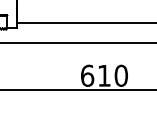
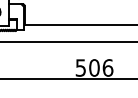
text: (104, 75) -> (94, 67), 610 -> 506

